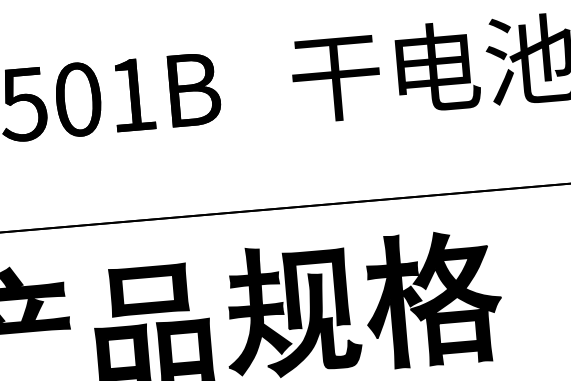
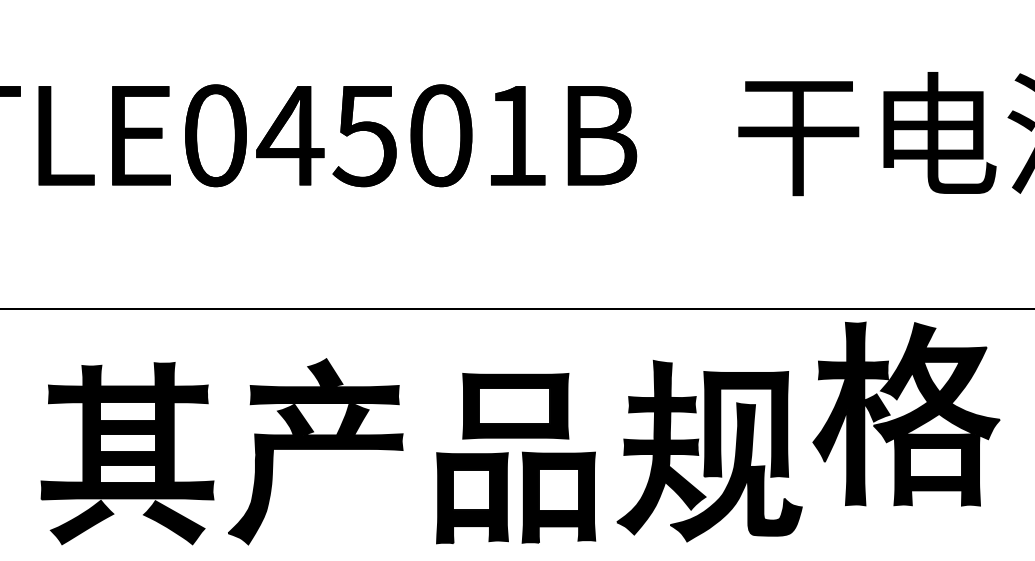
part: (433, 298) -> (906, 413), moved

